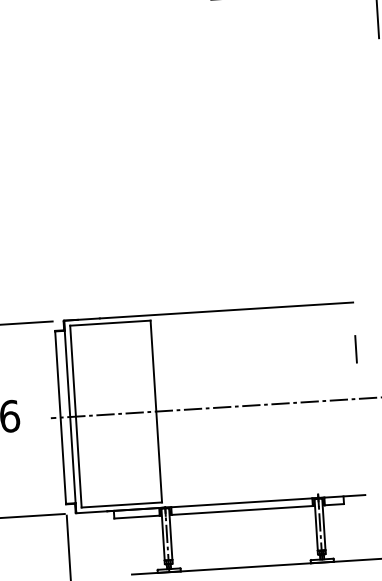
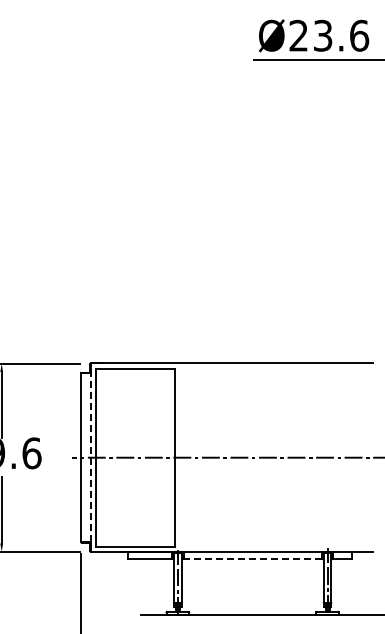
line: (355, 348) -> (372, 408), removed
line: (69, 411) -> (90, 452), solid -> dashed
line: (243, 510) -> (253, 559), solid -> dashed

